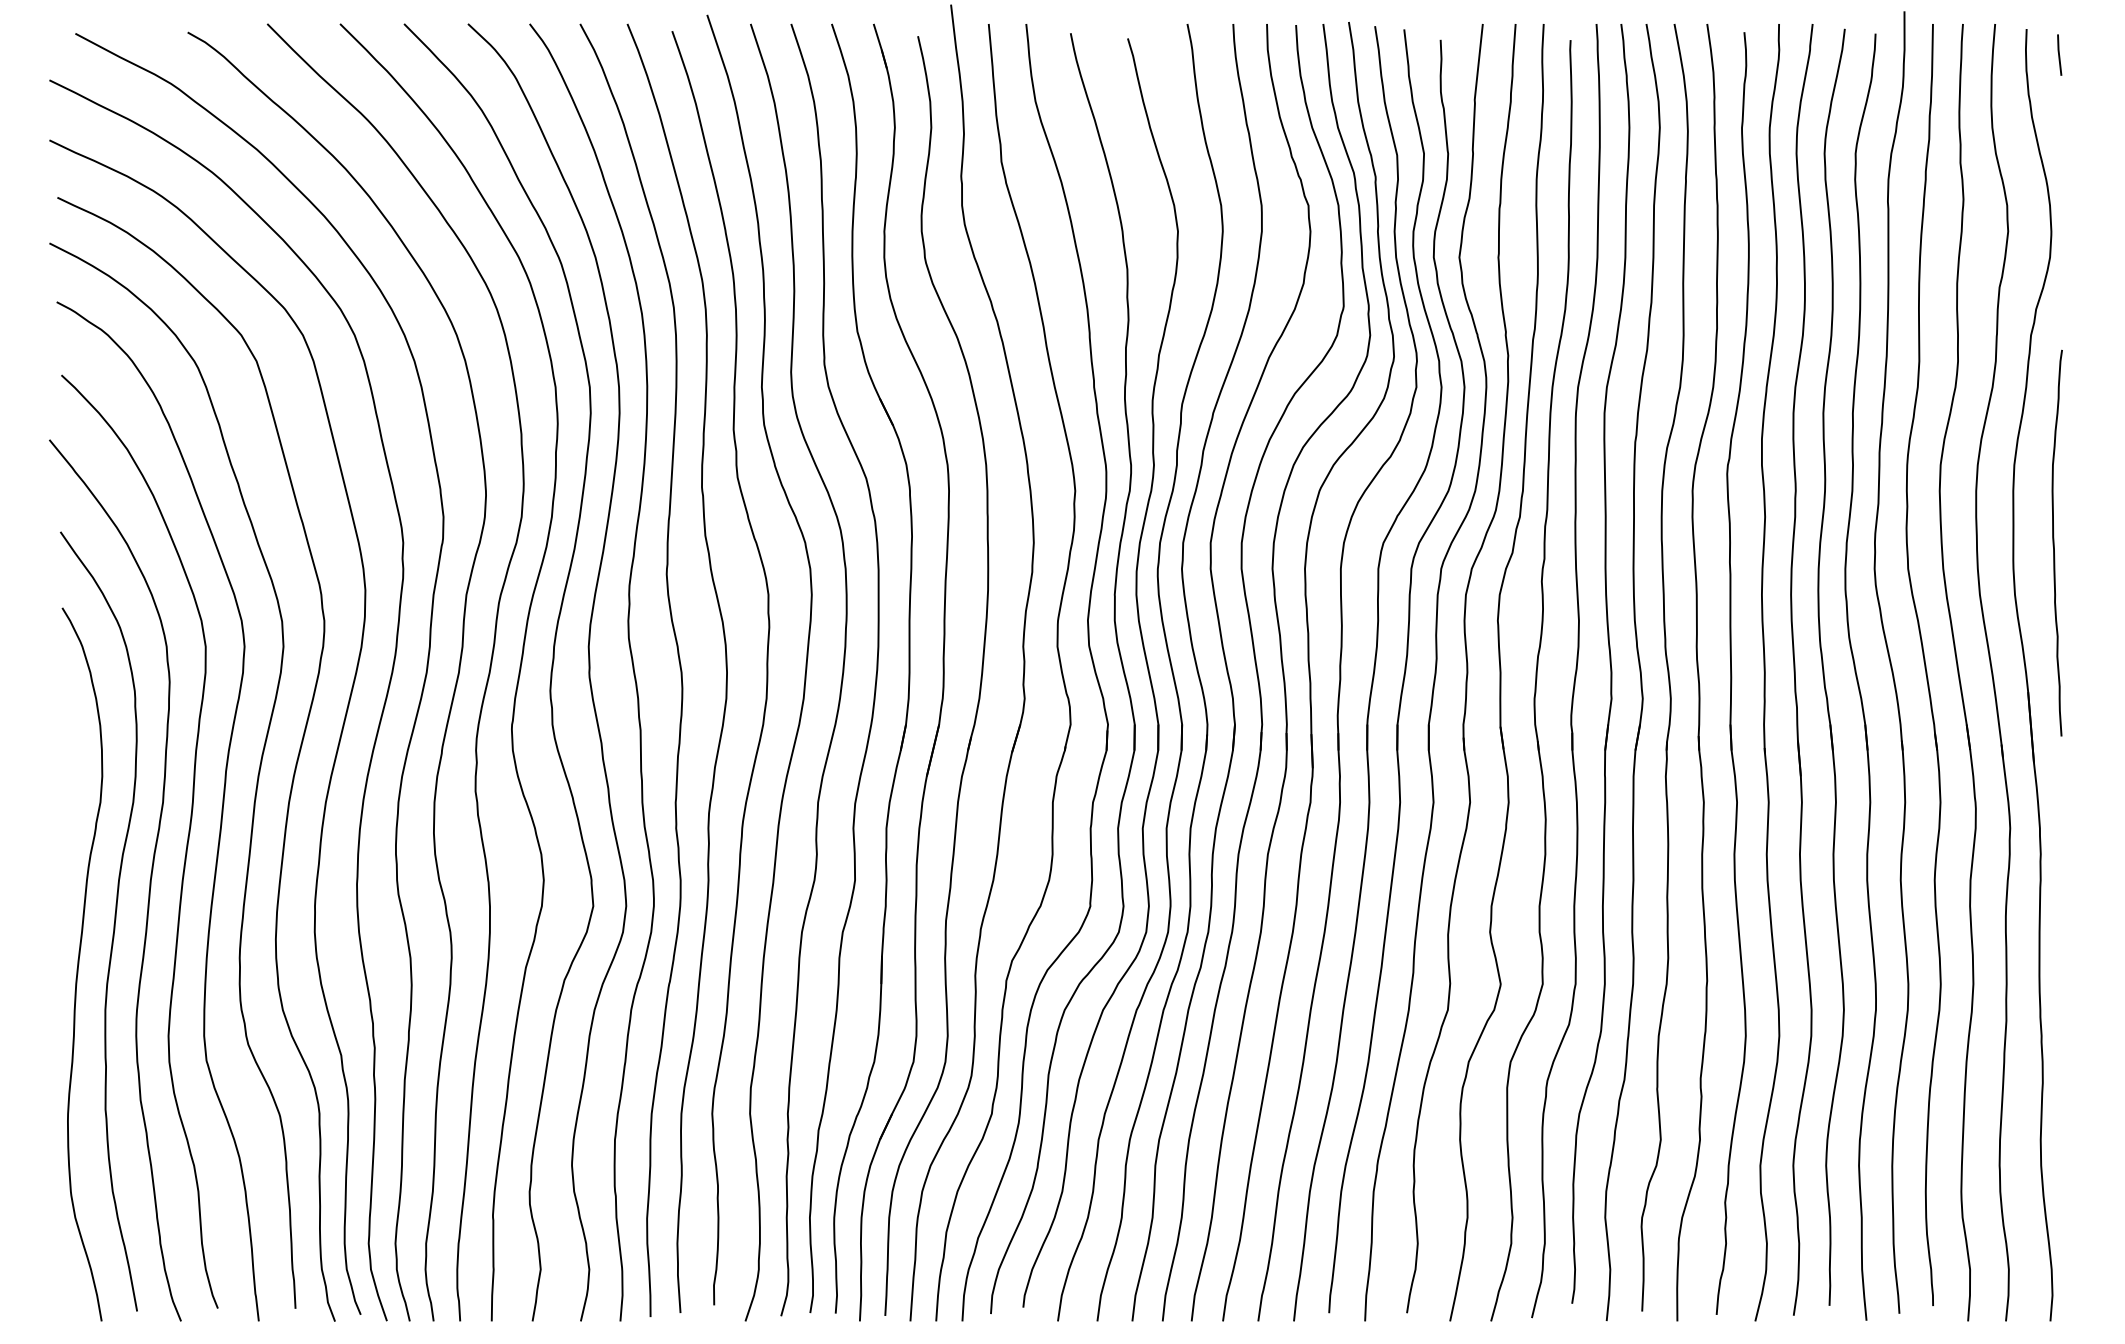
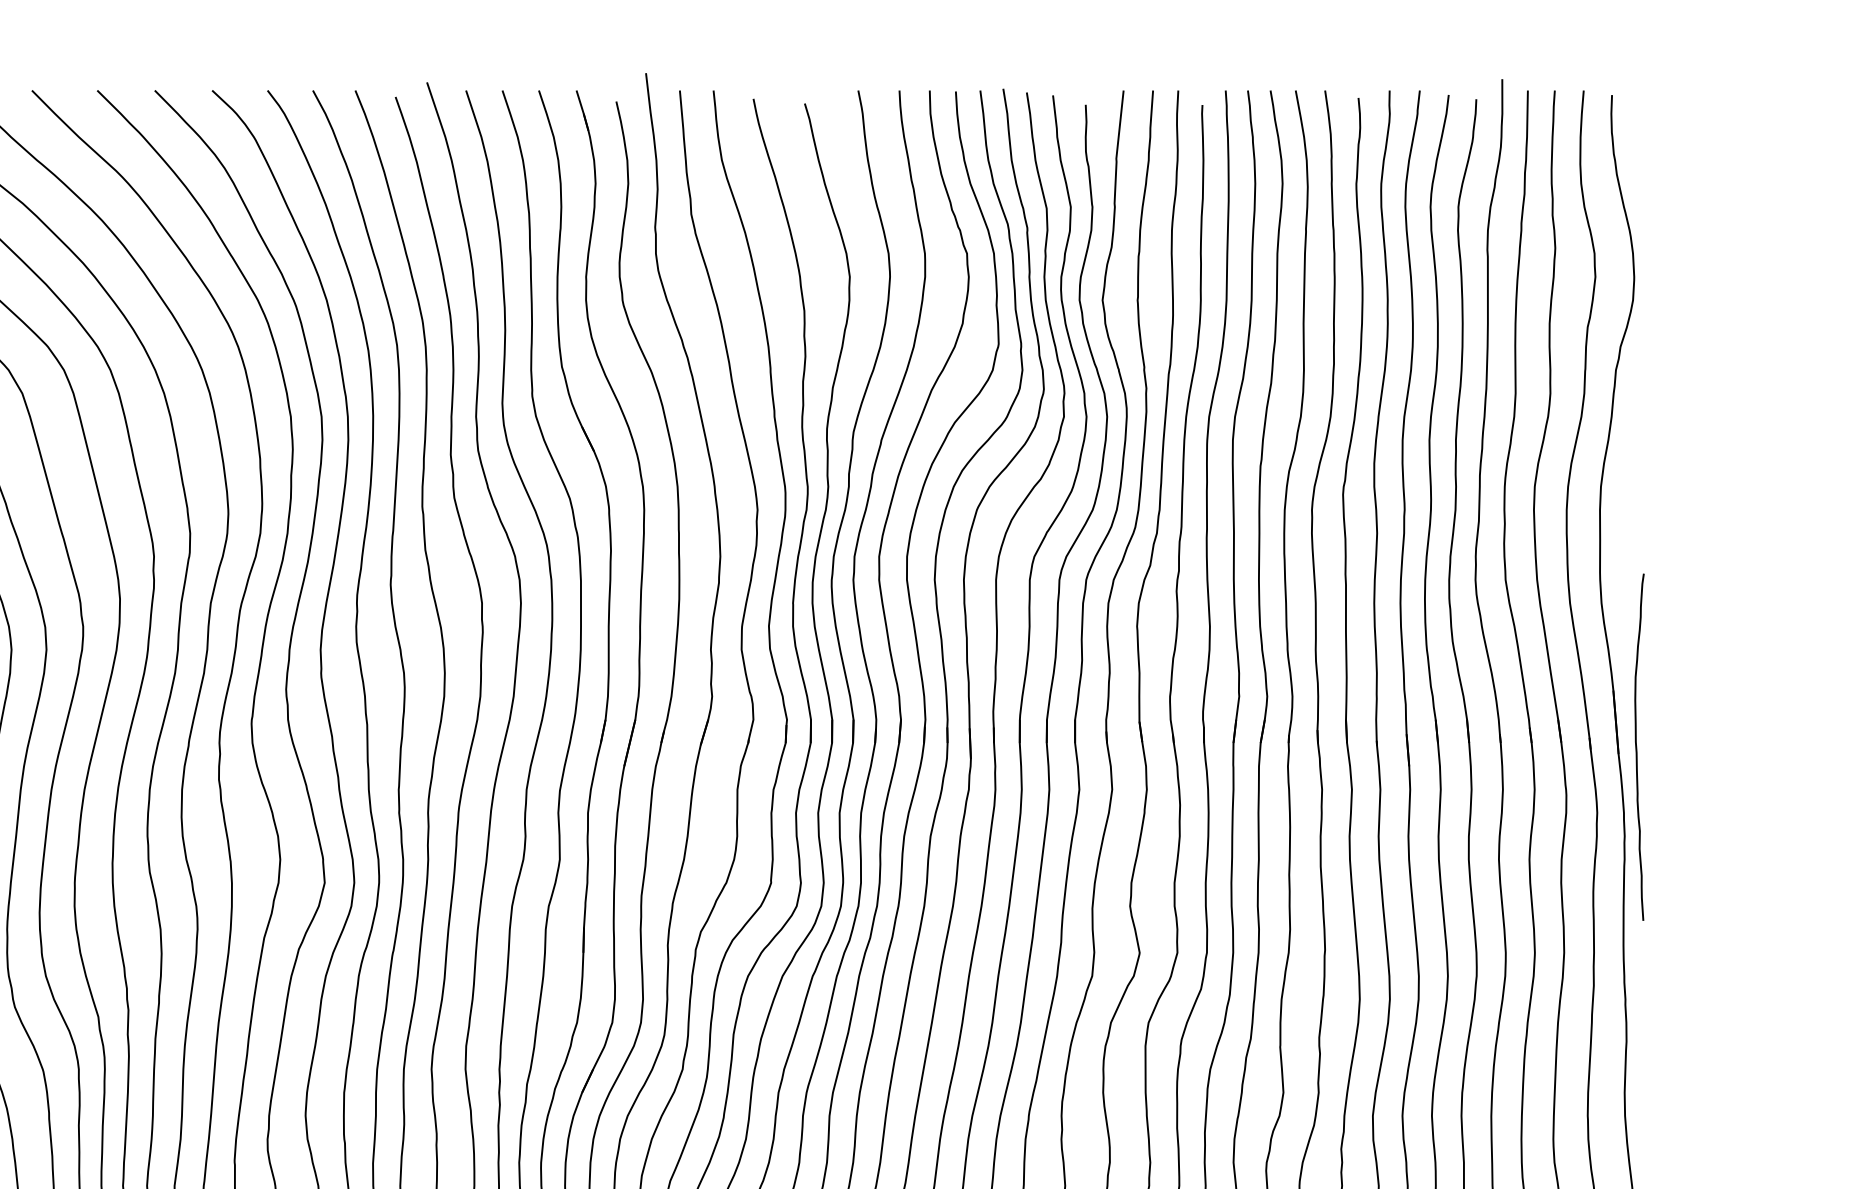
line: (2059, 54) -> (1641, 117), removed
curve: (2054, 542) -> (1637, 746), moved

